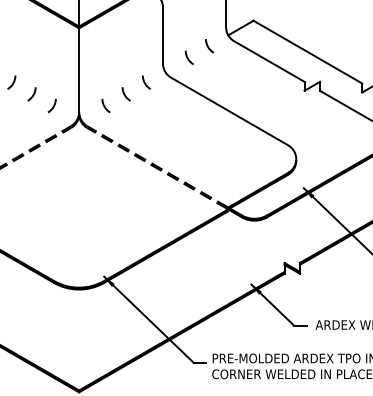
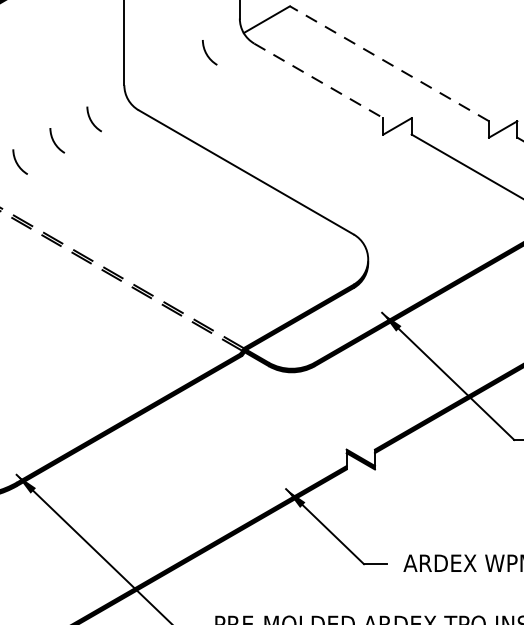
line: (307, 52) -> (388, 64), solid -> dashed
arc: (188, 57) -> (170, 73), removed
line: (269, 61) -> (319, 80), solid -> dashed

